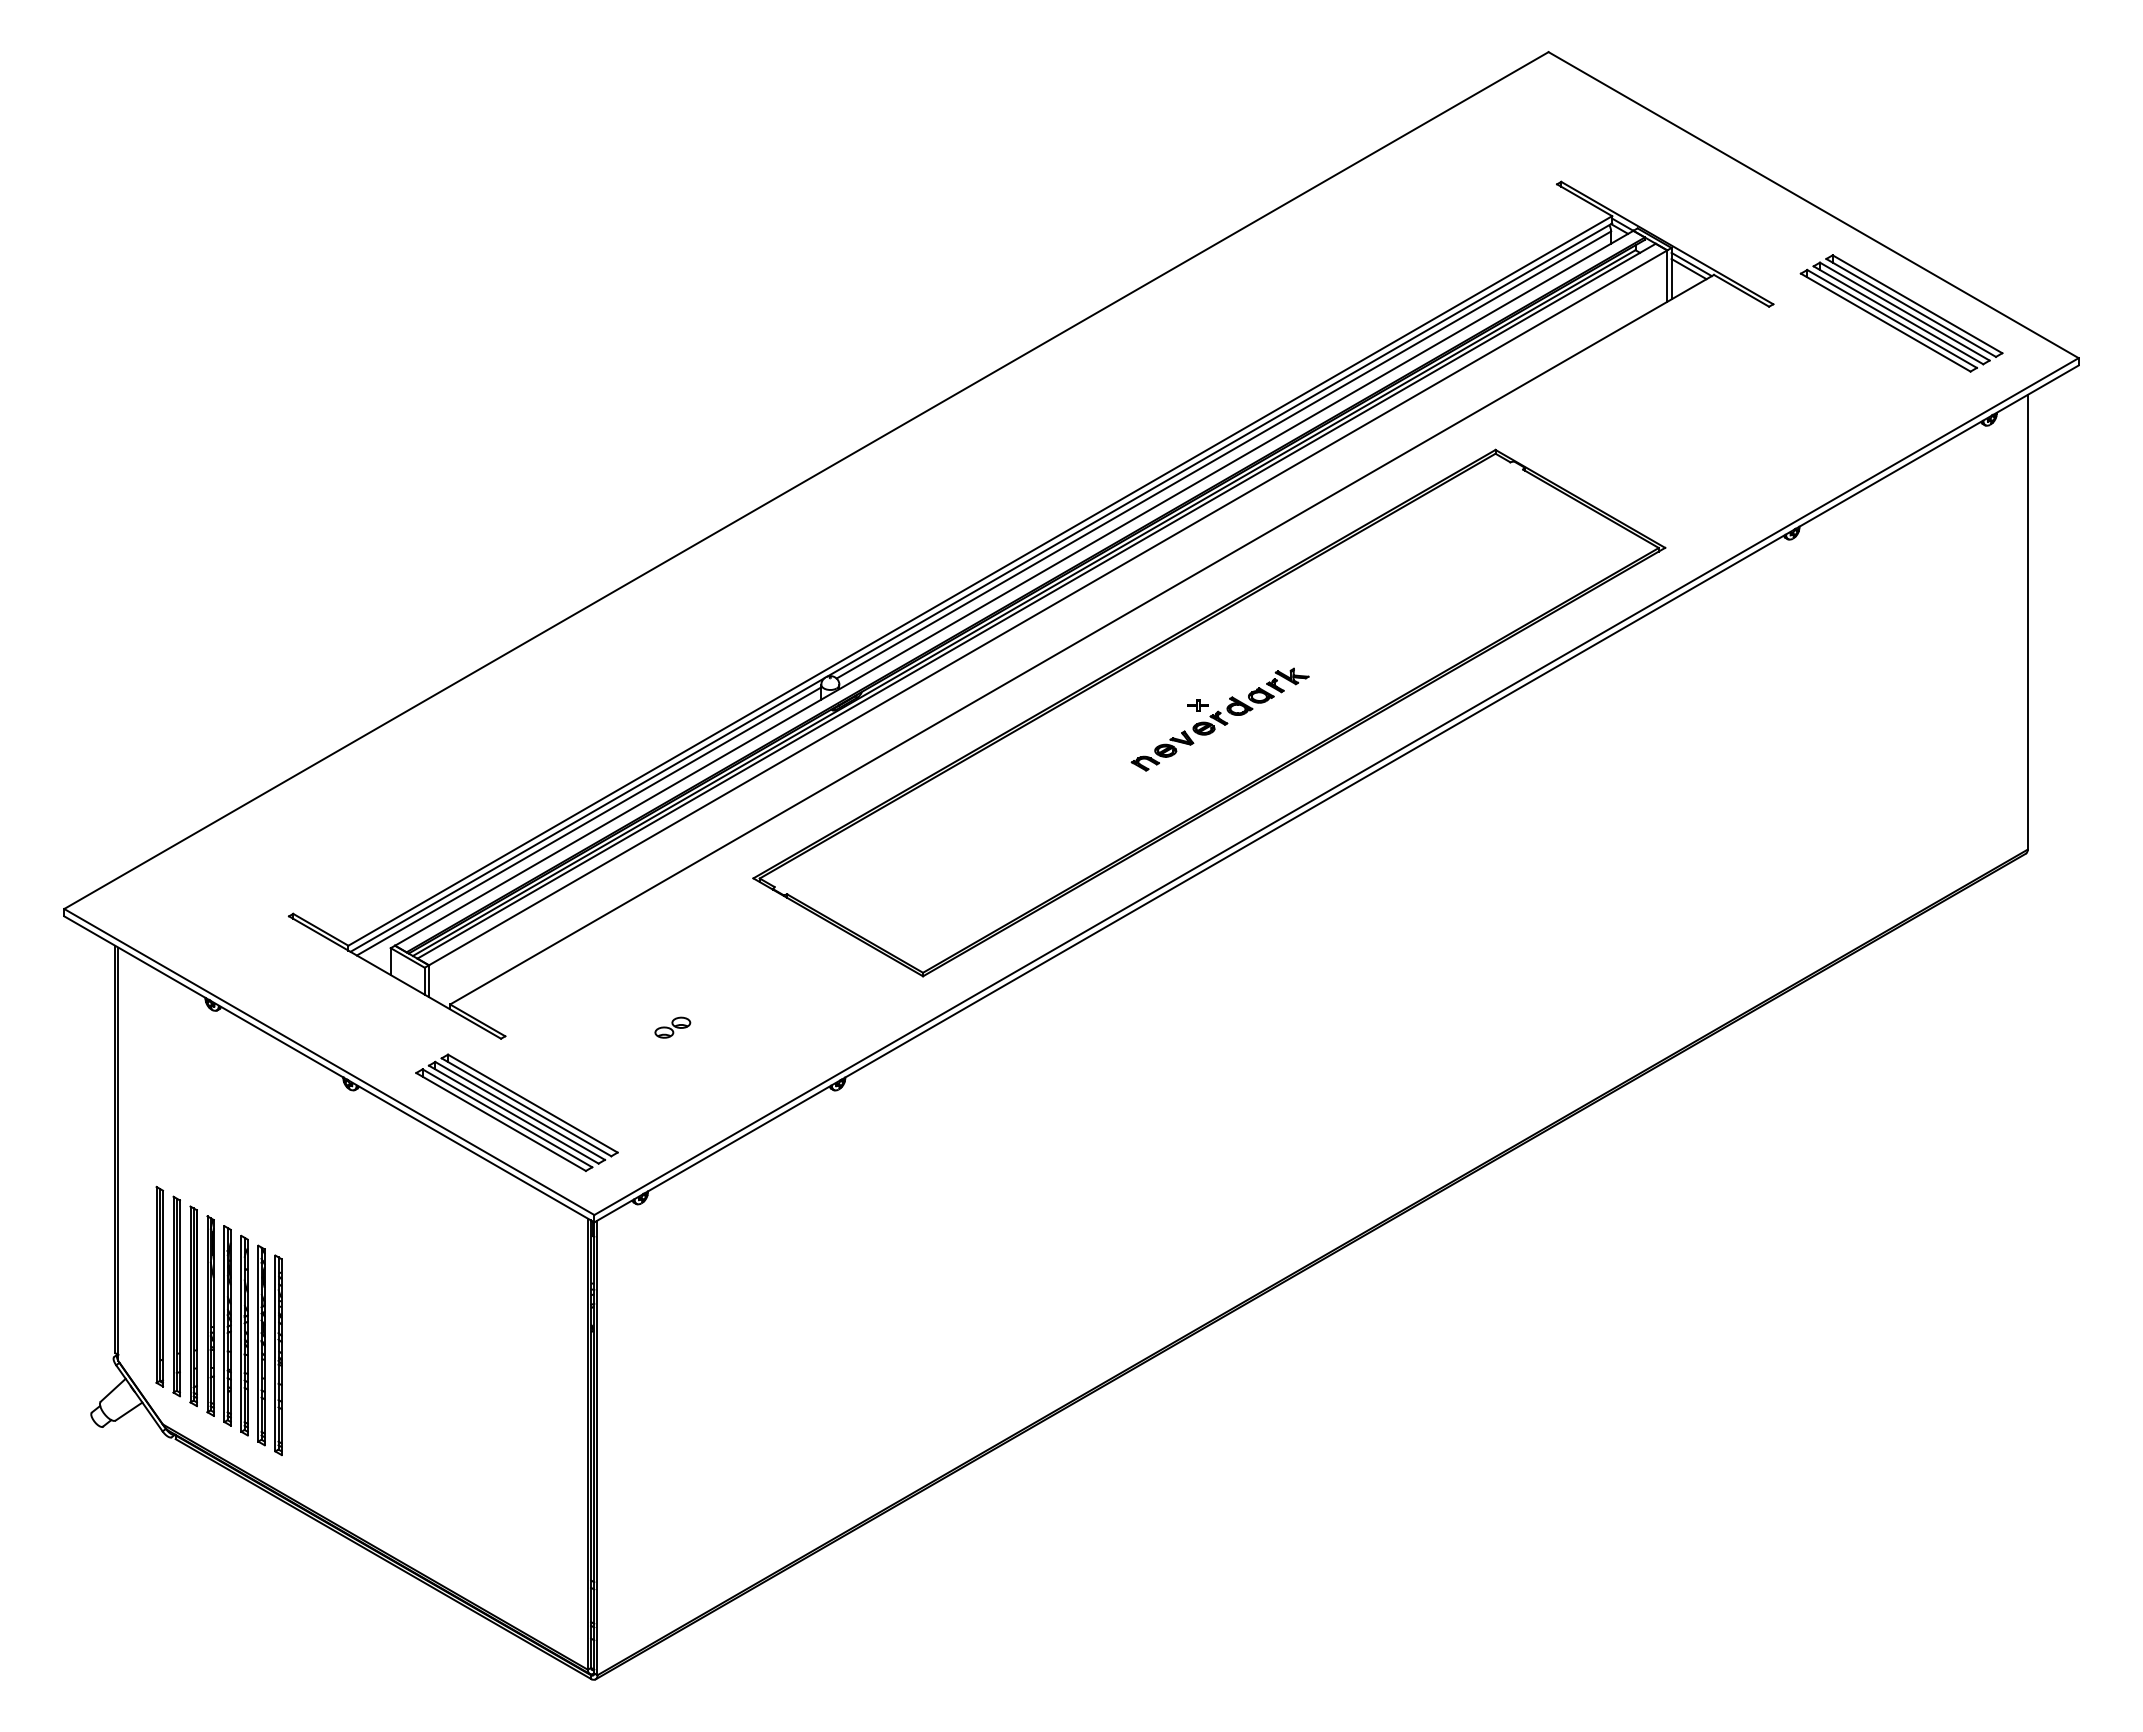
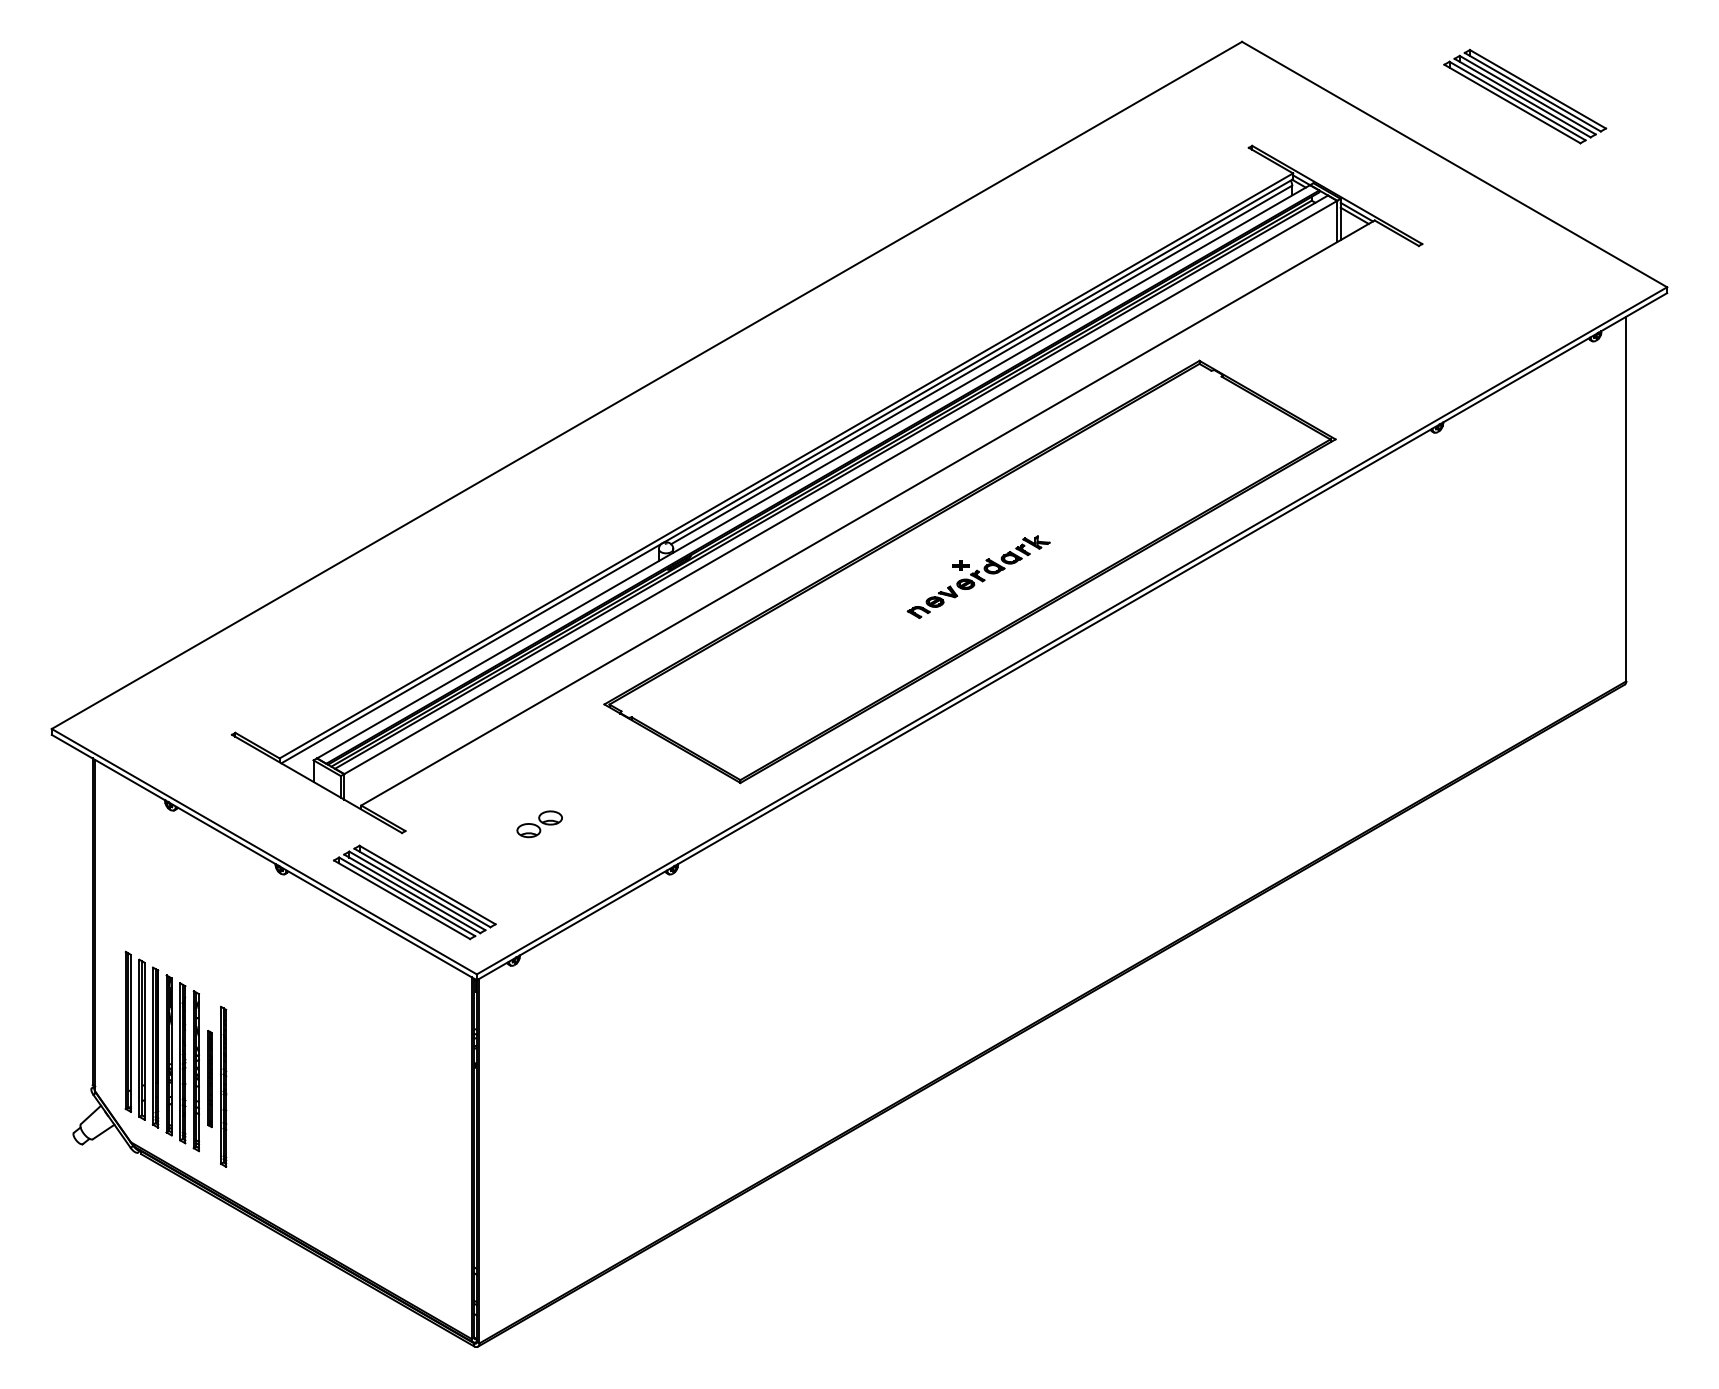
part: (1901, 313) -> (1525, 96), moved
line: (588, 821) -> (472, 658), removed
part: (672, 1027) -> (539, 824), size x1.6
part: (261, 1345) -> (209, 1079), size x0.6

